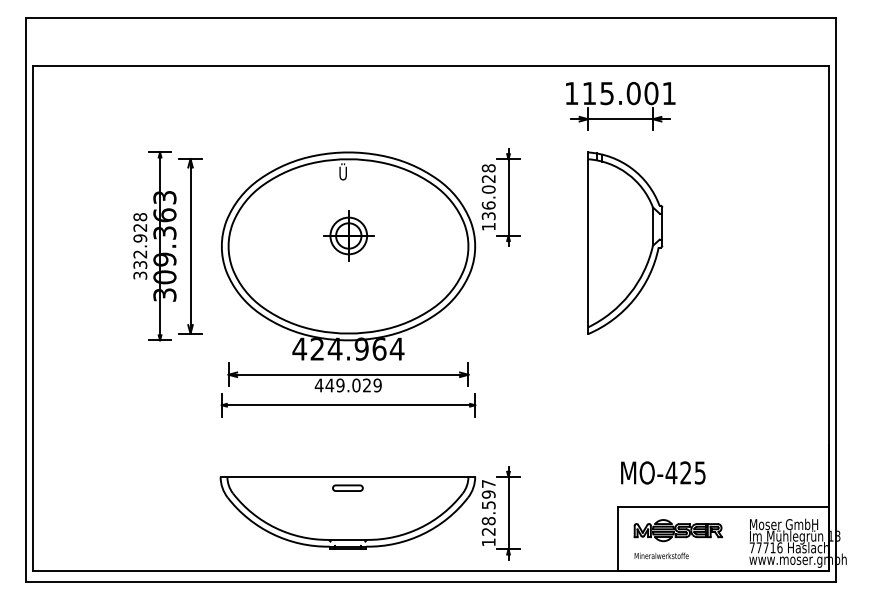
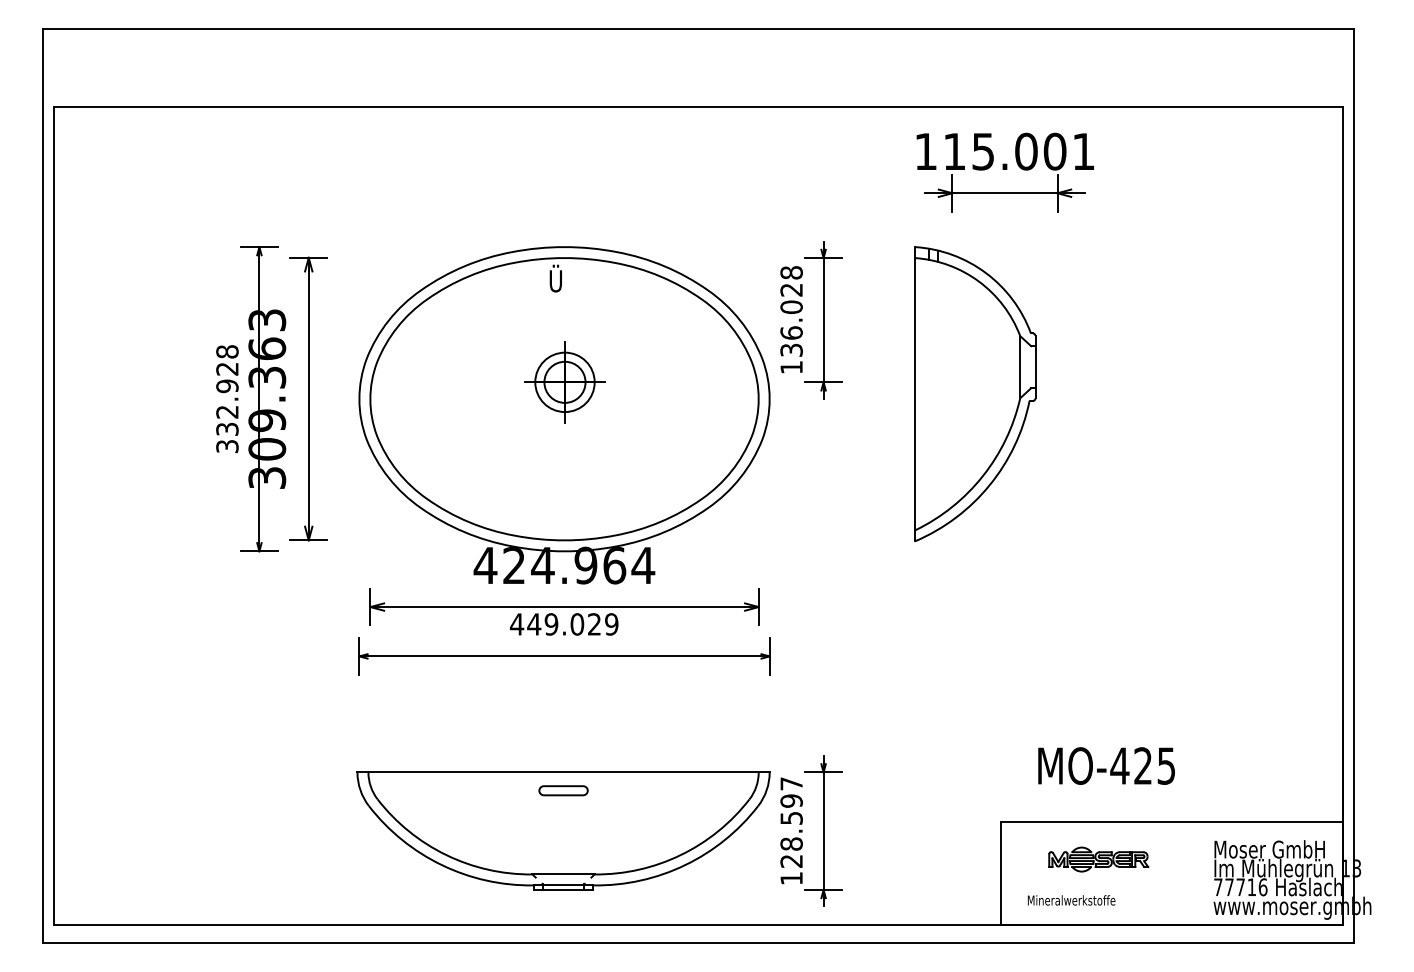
part: (625, 242) -> (975, 392), moved
text: (663, 472) -> (1106, 765), moved
part: (678, 530) -> (1098, 859), size x0.7

